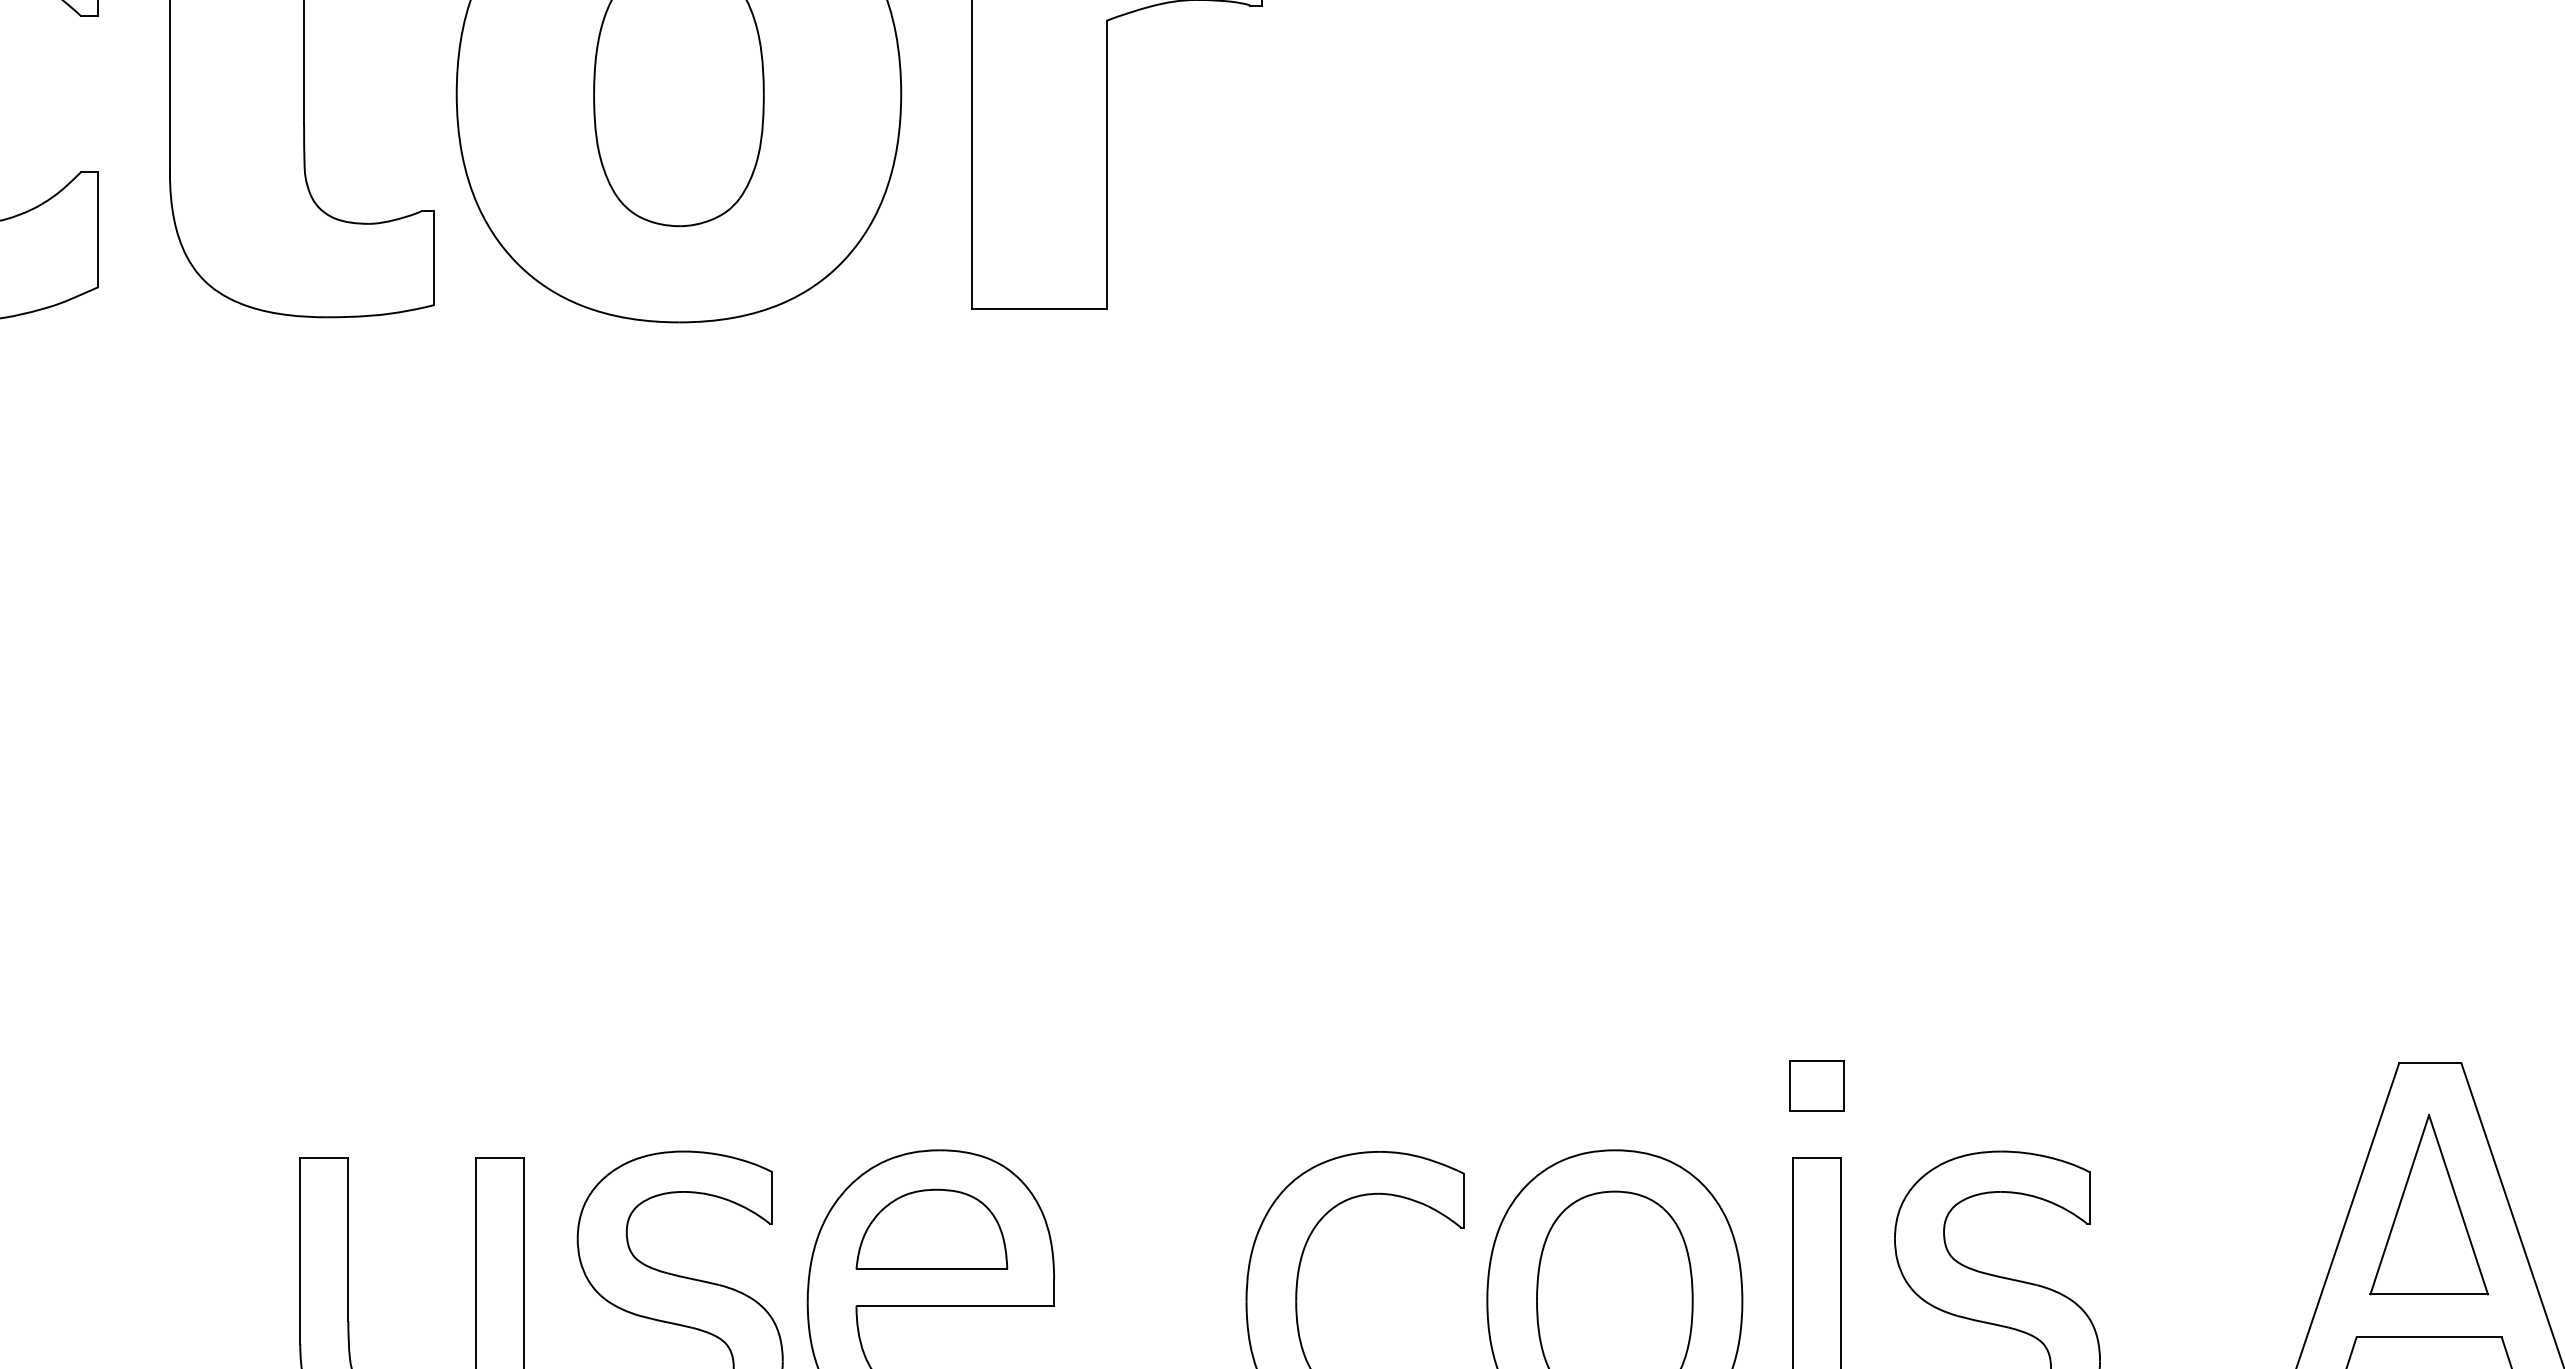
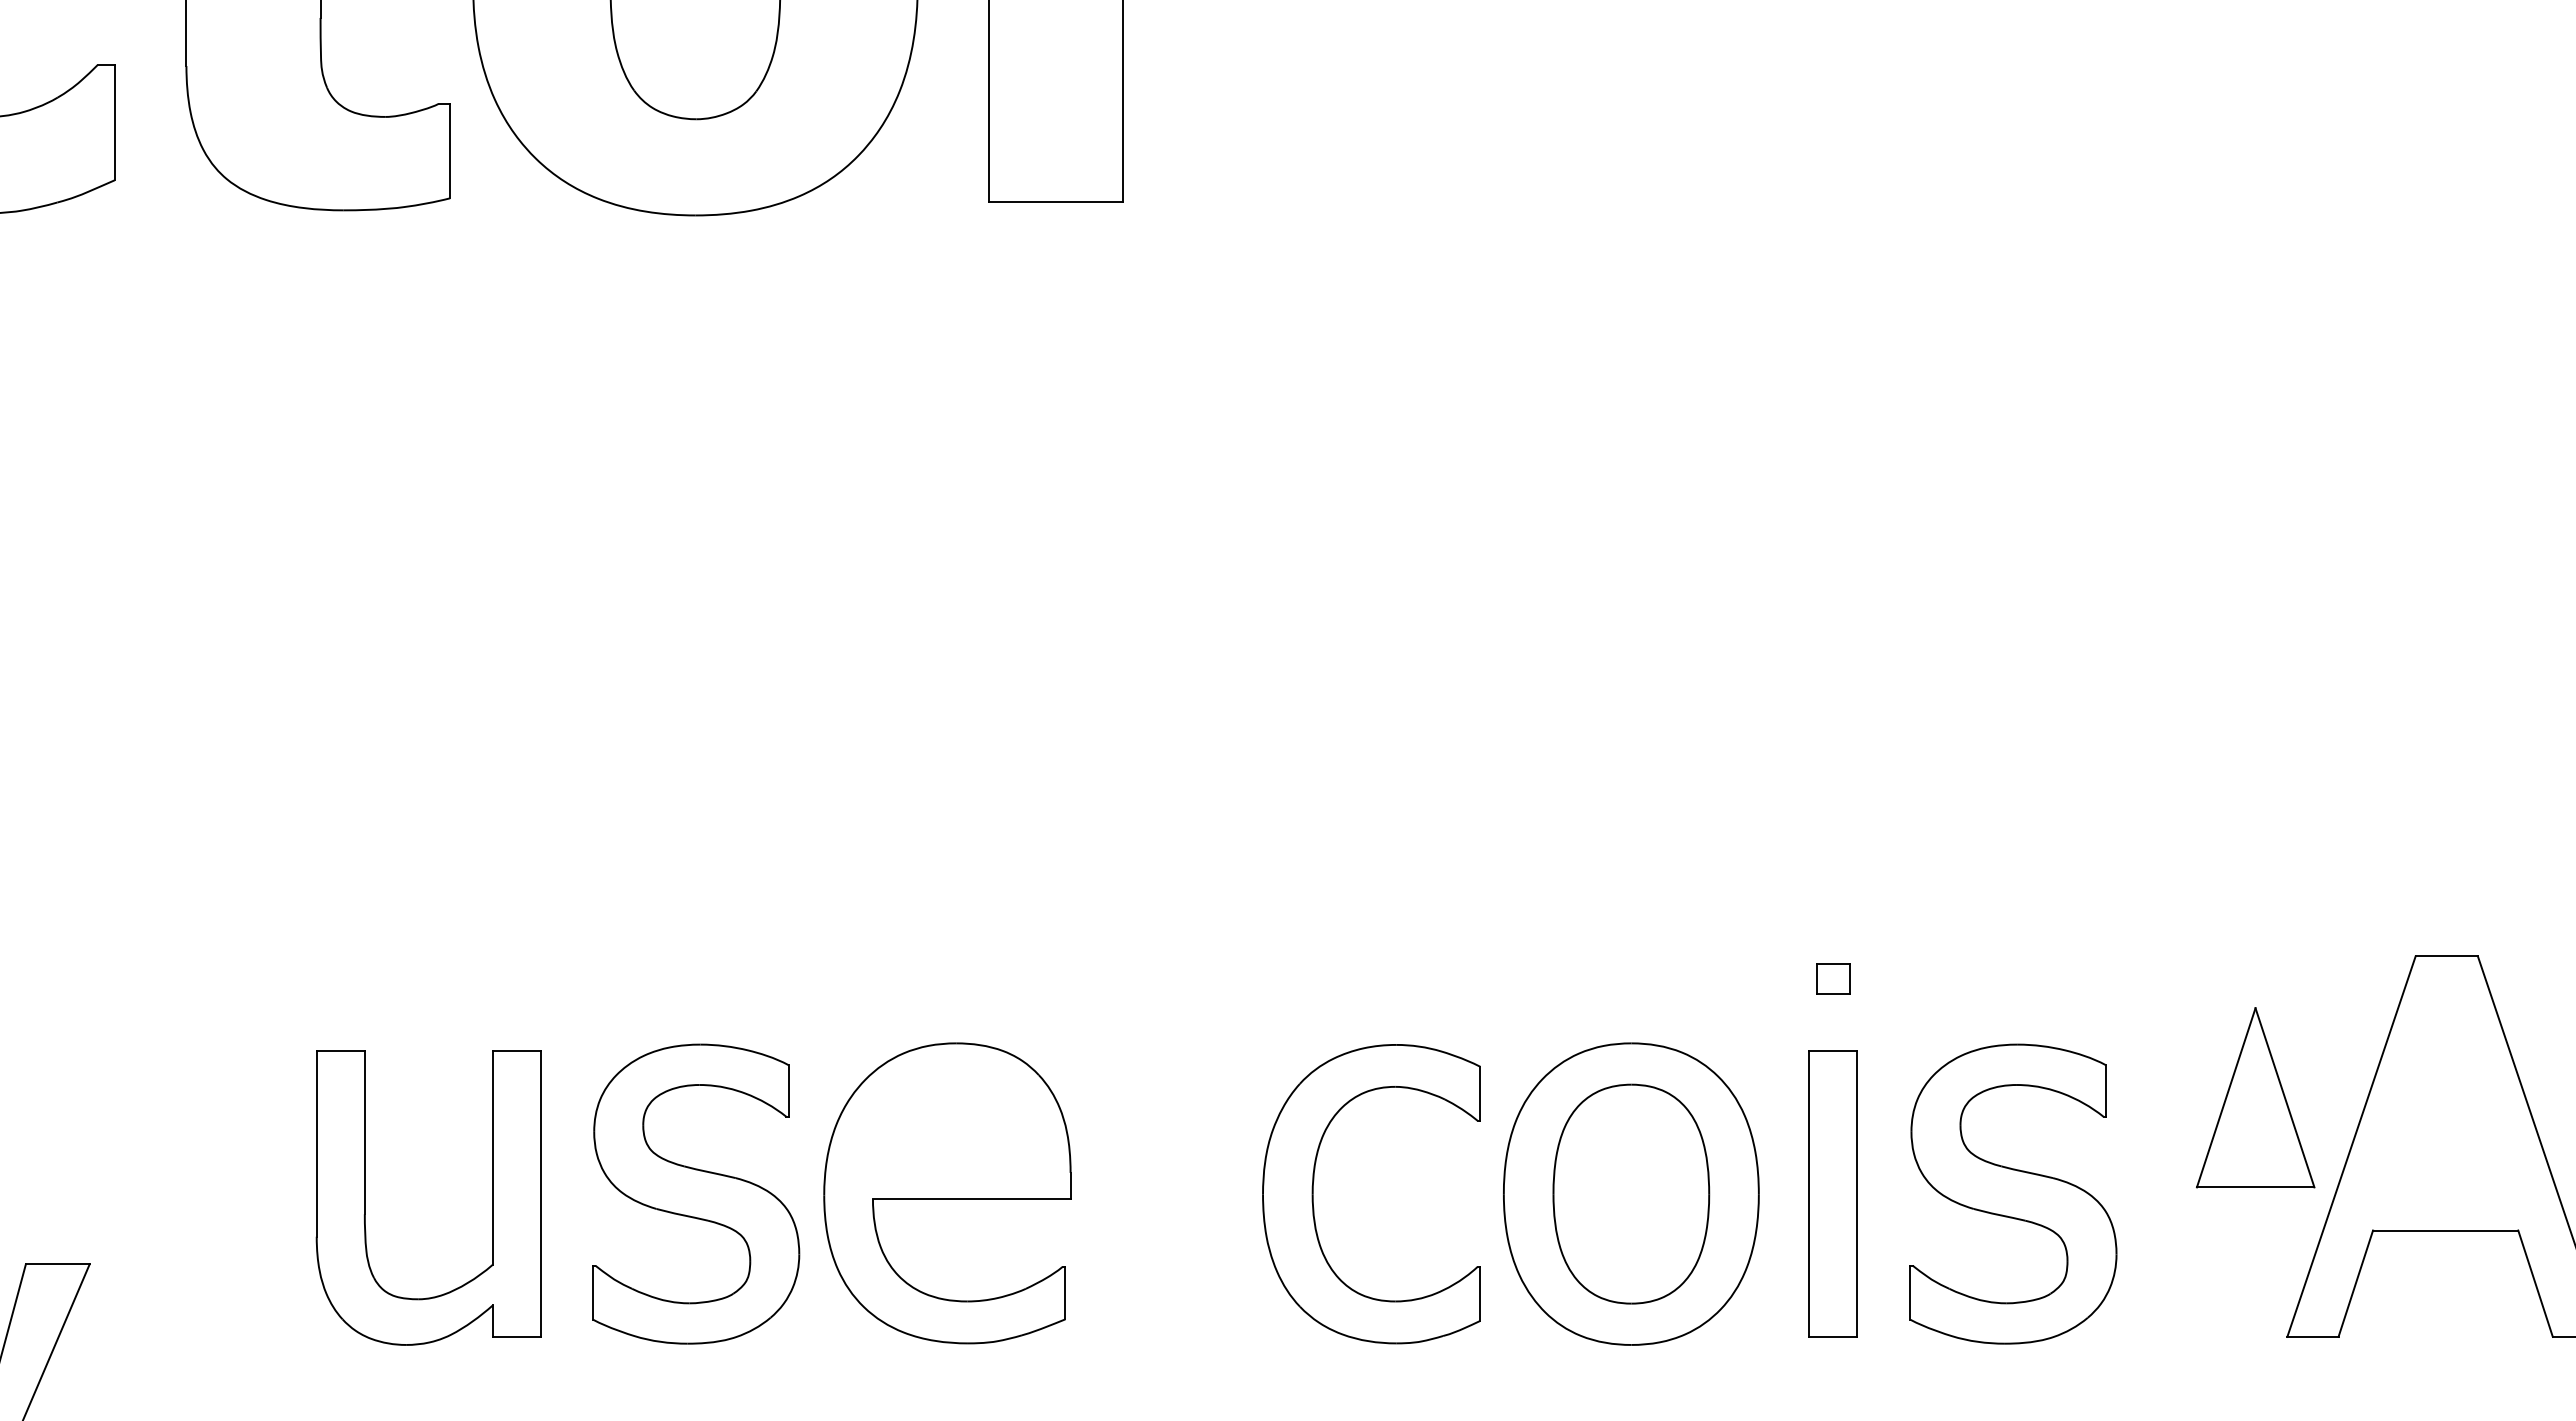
part: (1817, 1085) -> (1833, 978), size x0.6
part: (2429, 1204) -> (2255, 1097), moved
part: (932, 1228) -> (948, 1121), removed

